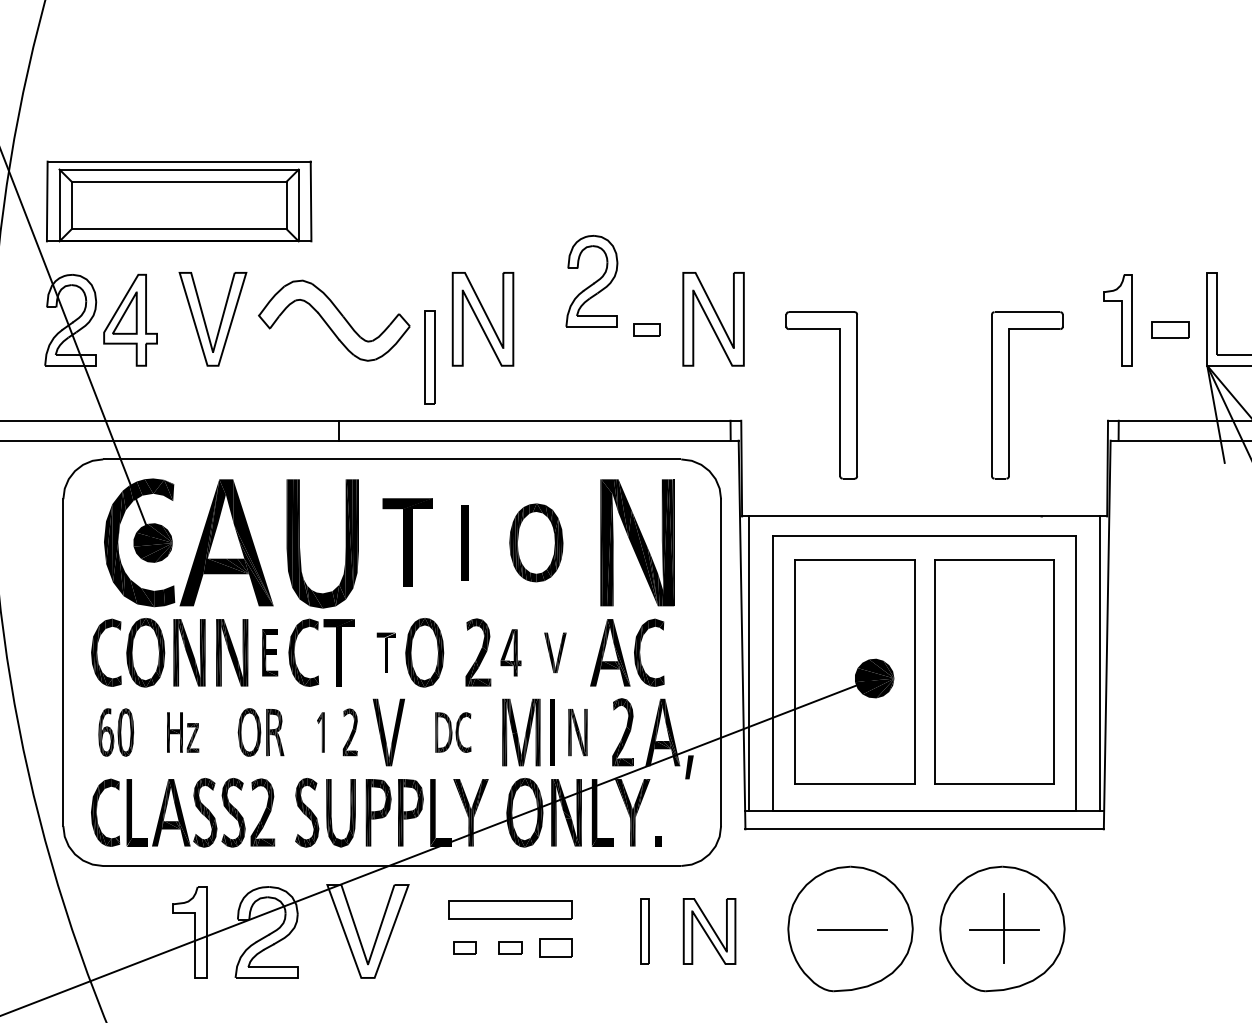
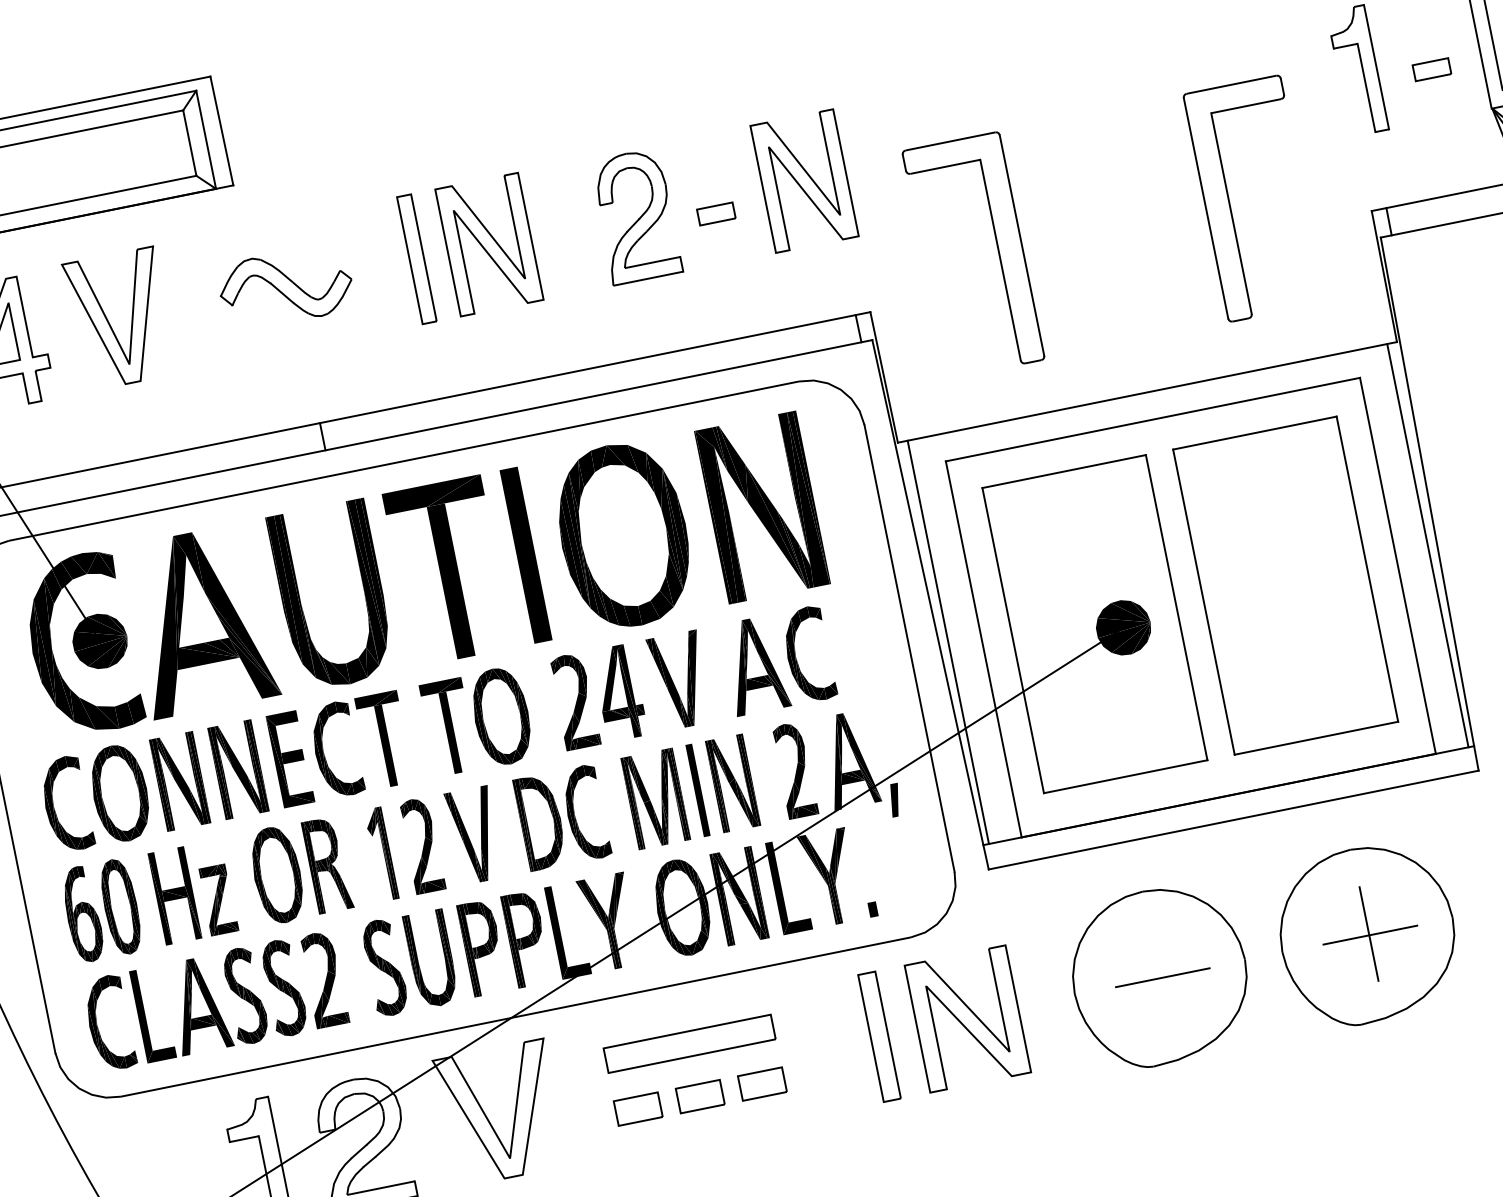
part: (591, 281) -> (635, 216), moved
part: (333, 320) -> (285, 287), size x0.62
part: (1169, 329) -> (1430, 69), size x0.71
part: (429, 357) -> (416, 259), moved
part: (407, 542) -> (447, 570), size x1.43
part: (464, 542) -> (525, 554), size x1.67
part: (536, 542) -> (624, 535), size x1.67
part: (269, 652) -> (289, 758), size x1.43
part: (385, 652) -> (447, 726), size x1.67
part: (510, 652) -> (618, 692), size x1.43
part: (555, 652) -> (680, 680), size x1.67
part: (115, 732) -> (100, 910), size x1.43
part: (182, 732) -> (192, 892), size x1.67
part: (260, 732) -> (299, 870), size x1.43
part: (320, 732) -> (381, 854), size x1.67
part: (350, 732) -> (422, 846), size x1.43
part: (453, 732) -> (562, 817), size x1.67
part: (577, 732) -> (732, 783), size x1.43
part: (644, 931) -> (878, 1036), size x1.43
part: (709, 931) -> (967, 1019), size x1.43
part: (464, 947) -> (637, 1108), size x1.43
part: (510, 947) -> (700, 1095), size x1.43

